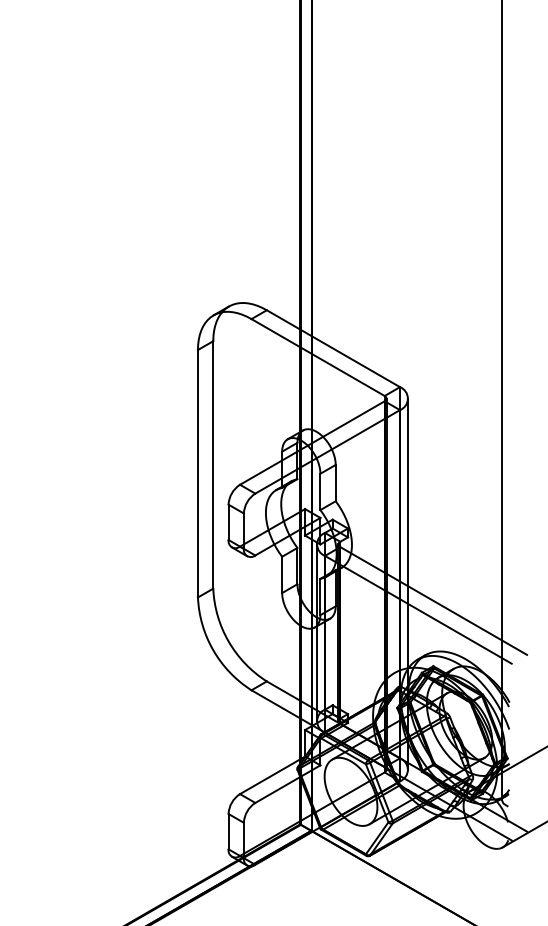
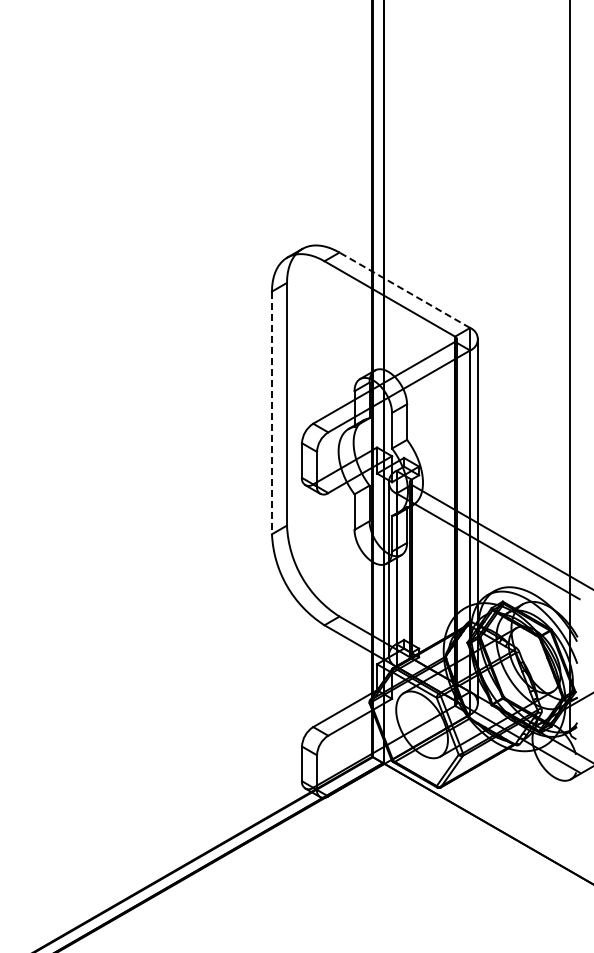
line: (333, 348) -> (404, 290), solid -> dashed
line: (197, 474) -> (271, 413), solid -> dashed

